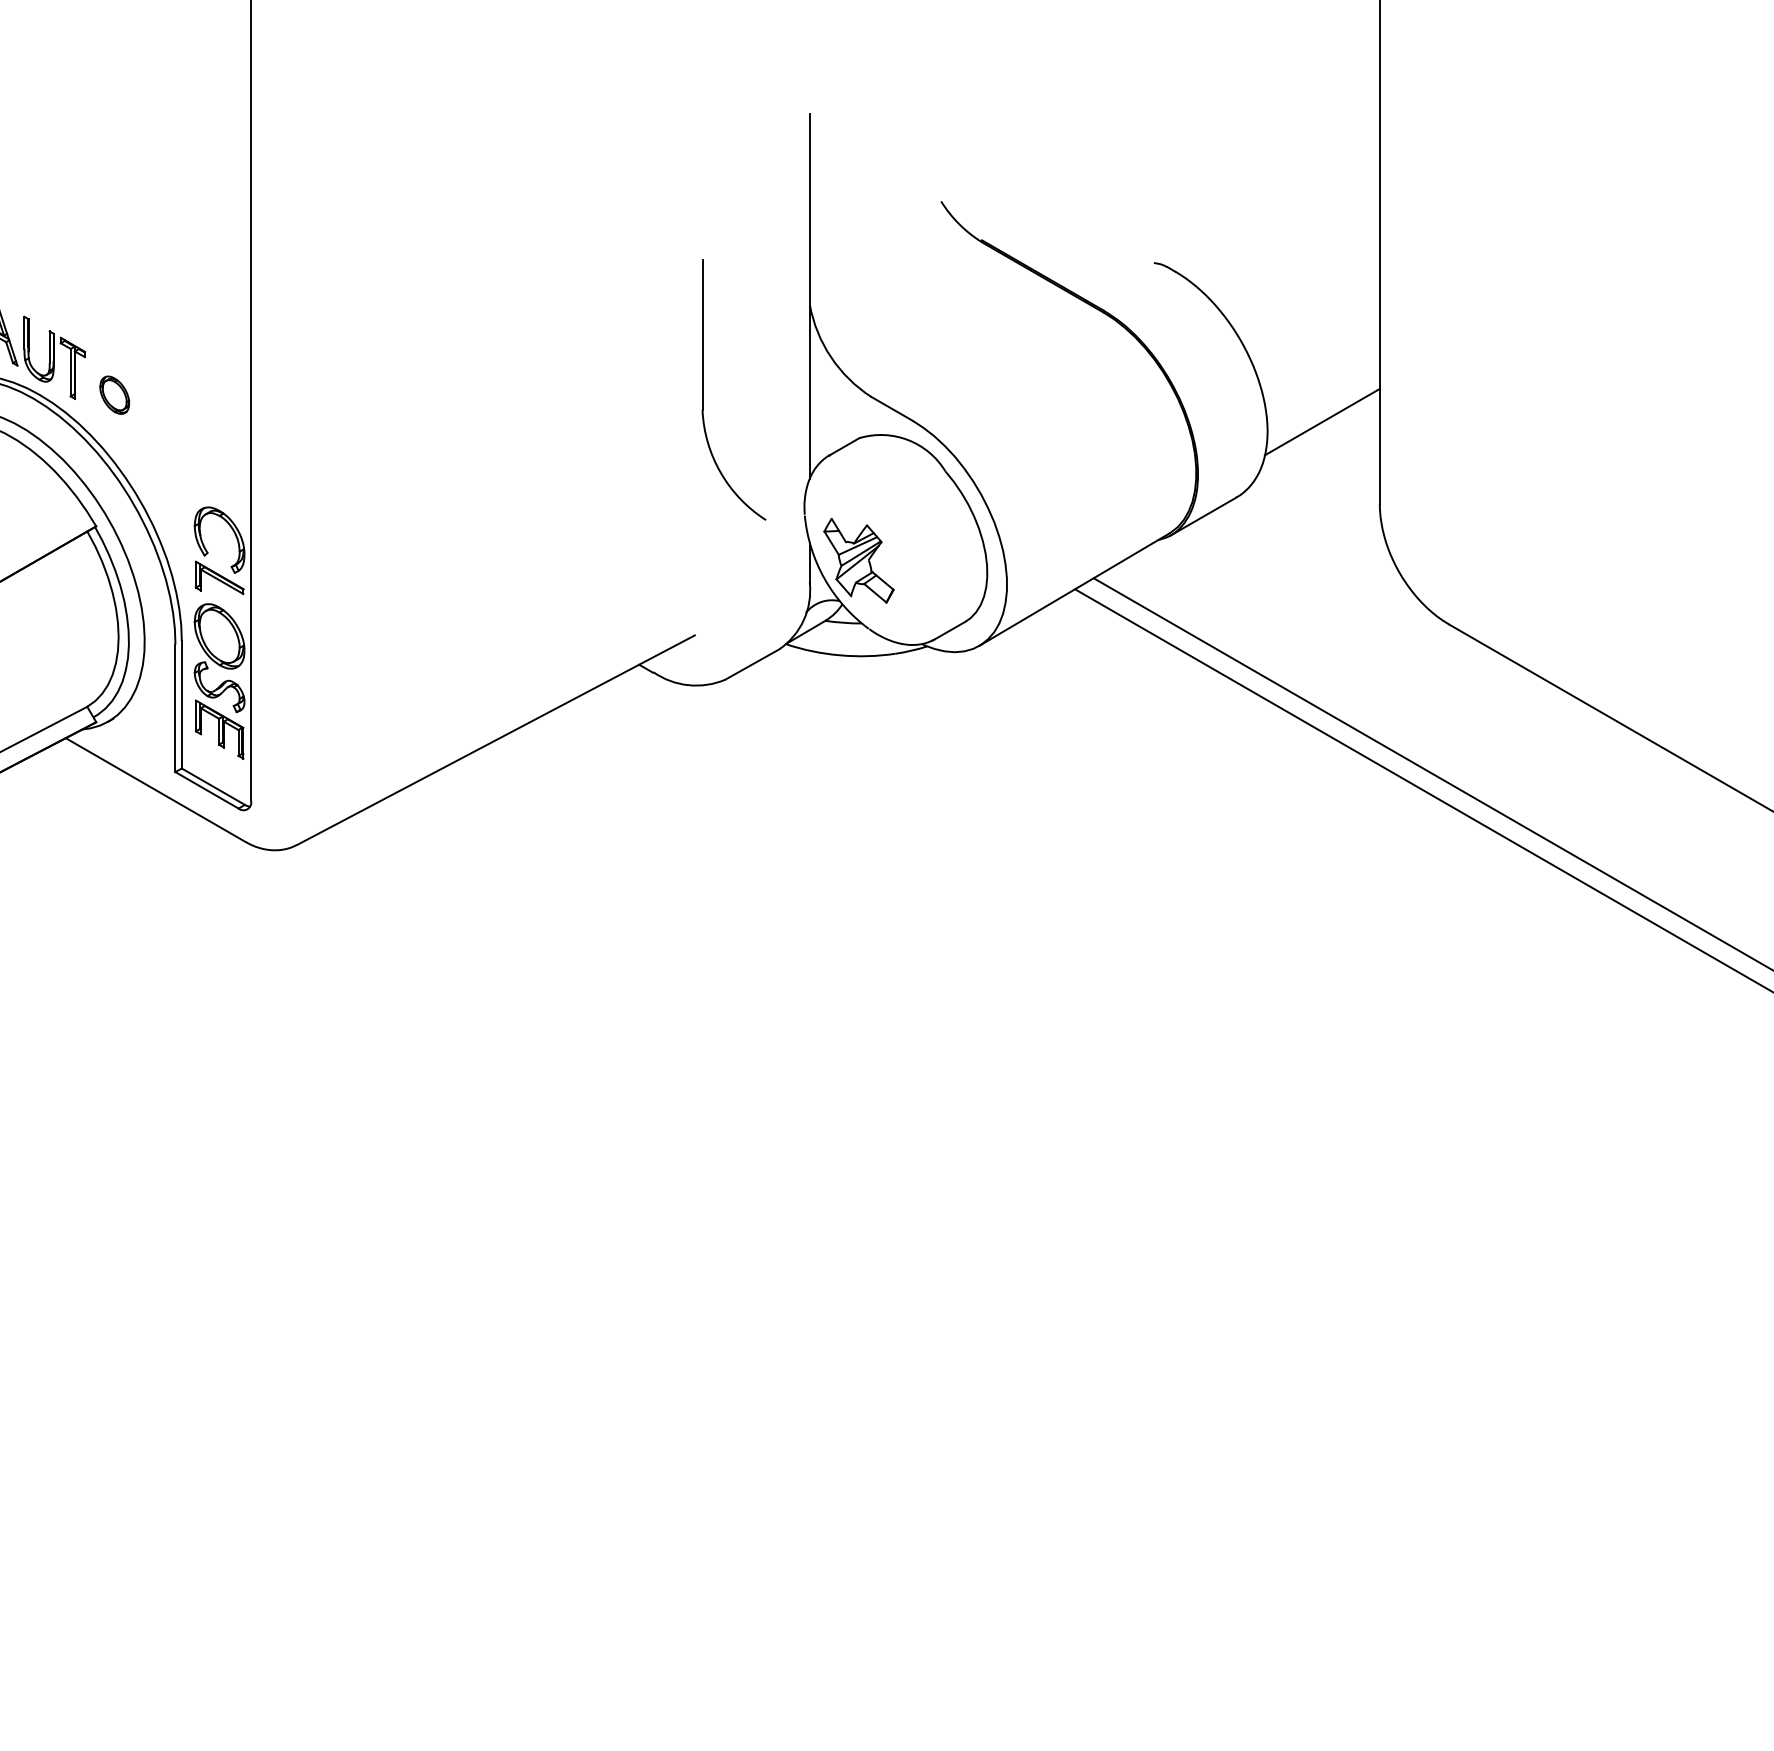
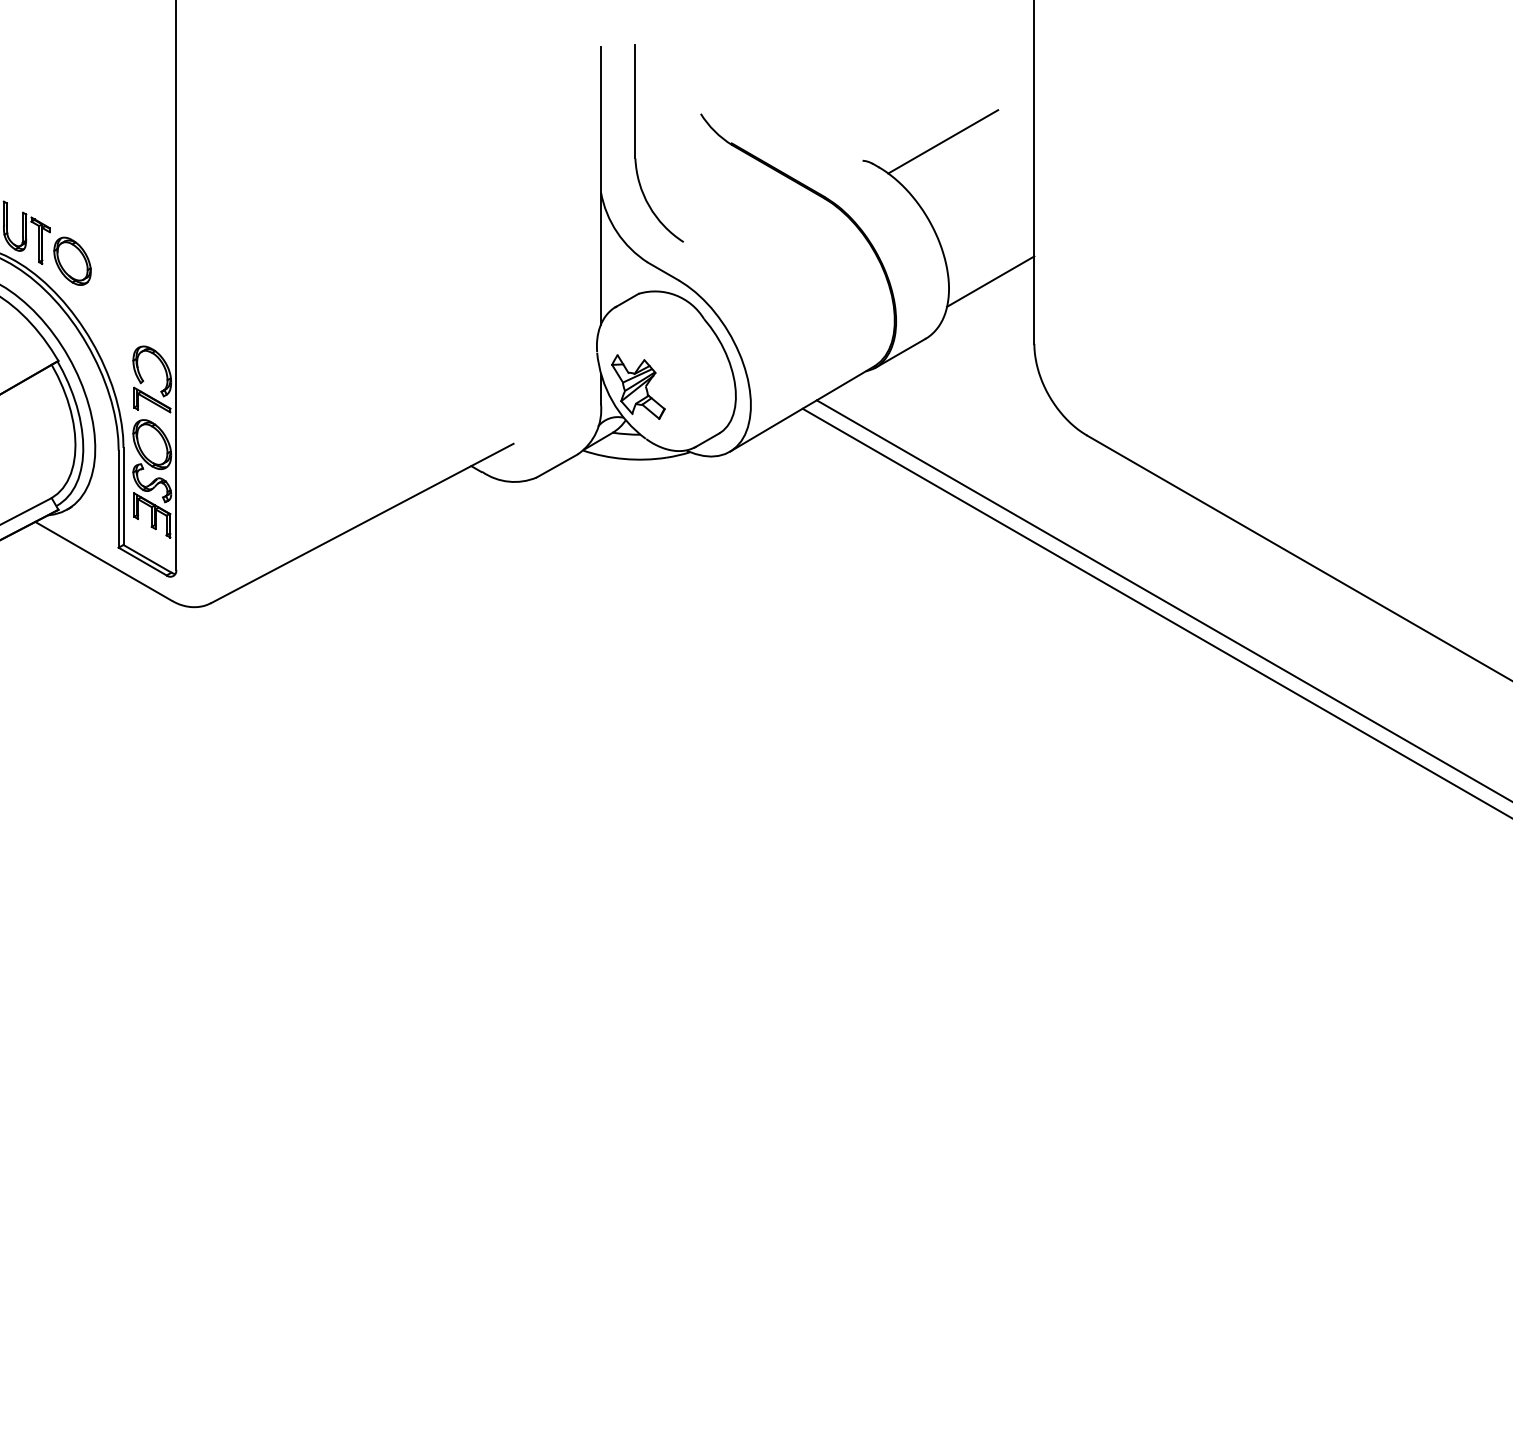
line: (1260, 237) -> (943, 141), added
part: (702, 390) -> (635, 143), moved
part: (114, 394) -> (72, 260), size x1.67

